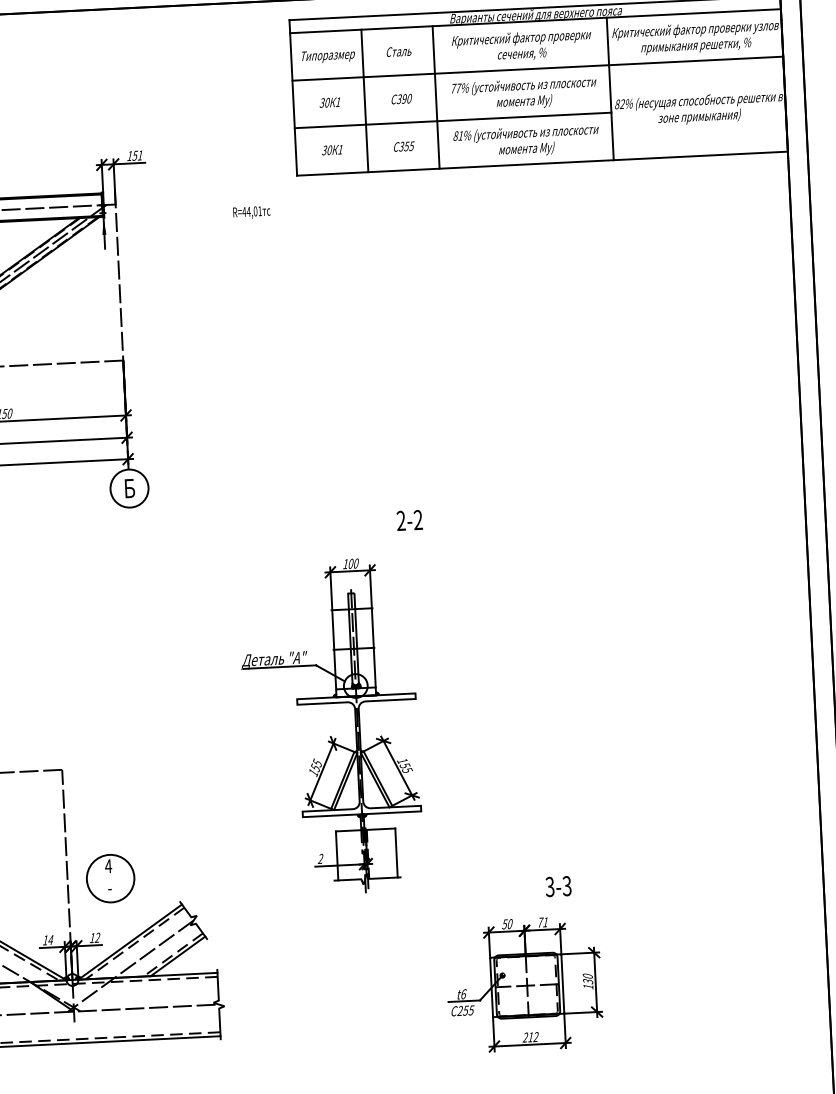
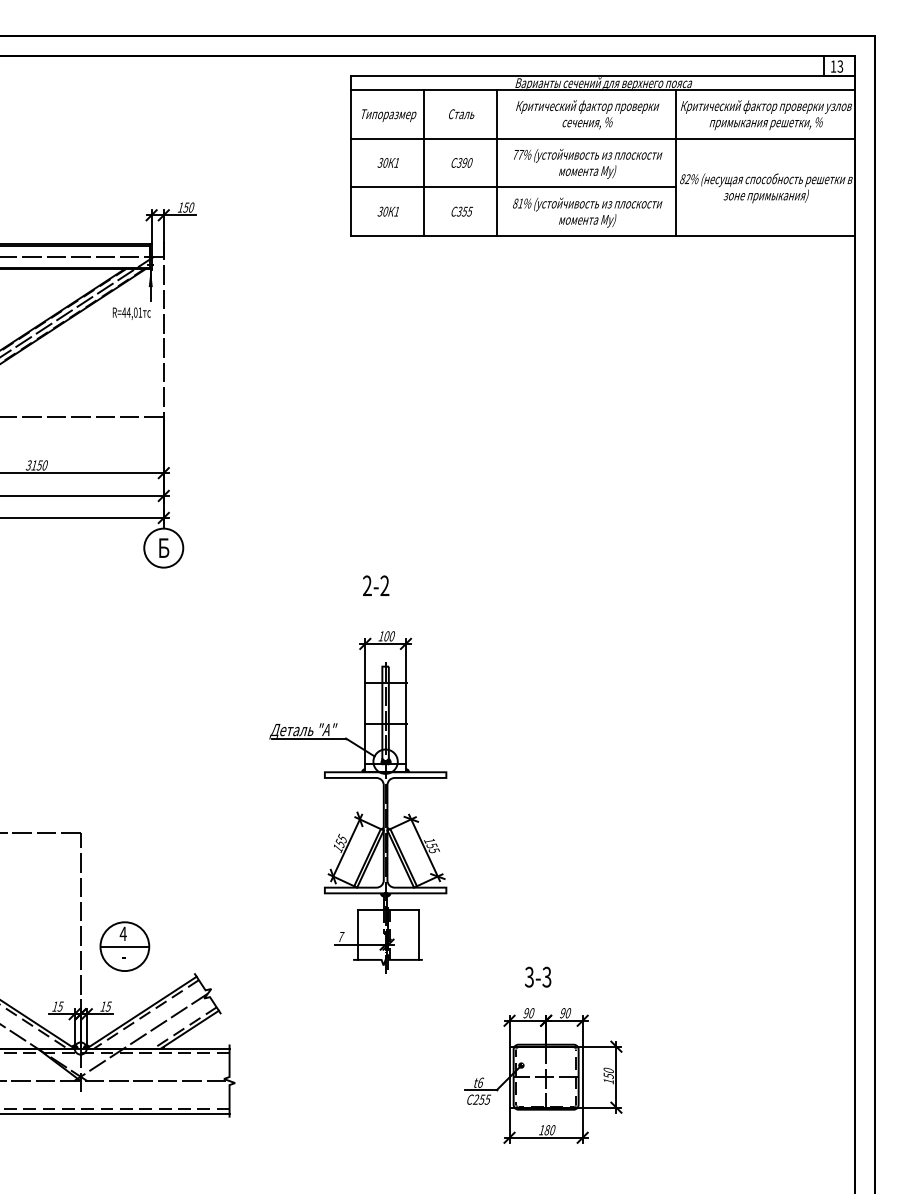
text: (140, 155) -> (191, 207), 151 -> 150
text: (251, 212) -> (131, 313), moved
text: (410, 520) -> (376, 585), moved
text: (320, 858) -> (340, 936), 2 -> 7
line: (110, 878) -> (124, 946), added
text: (558, 885) -> (538, 976), moved
text: (543, 922) -> (565, 1013), 71 -> 90
text: (505, 924) -> (526, 1013), 50 -> 90
text: (97, 937) -> (108, 1006), 12 -> 15
text: (50, 940) -> (60, 1006), 14 -> 15
text: (585, 980) -> (606, 1074), 130 -> 150
text: (530, 1037) -> (546, 1130), 212 -> 180

